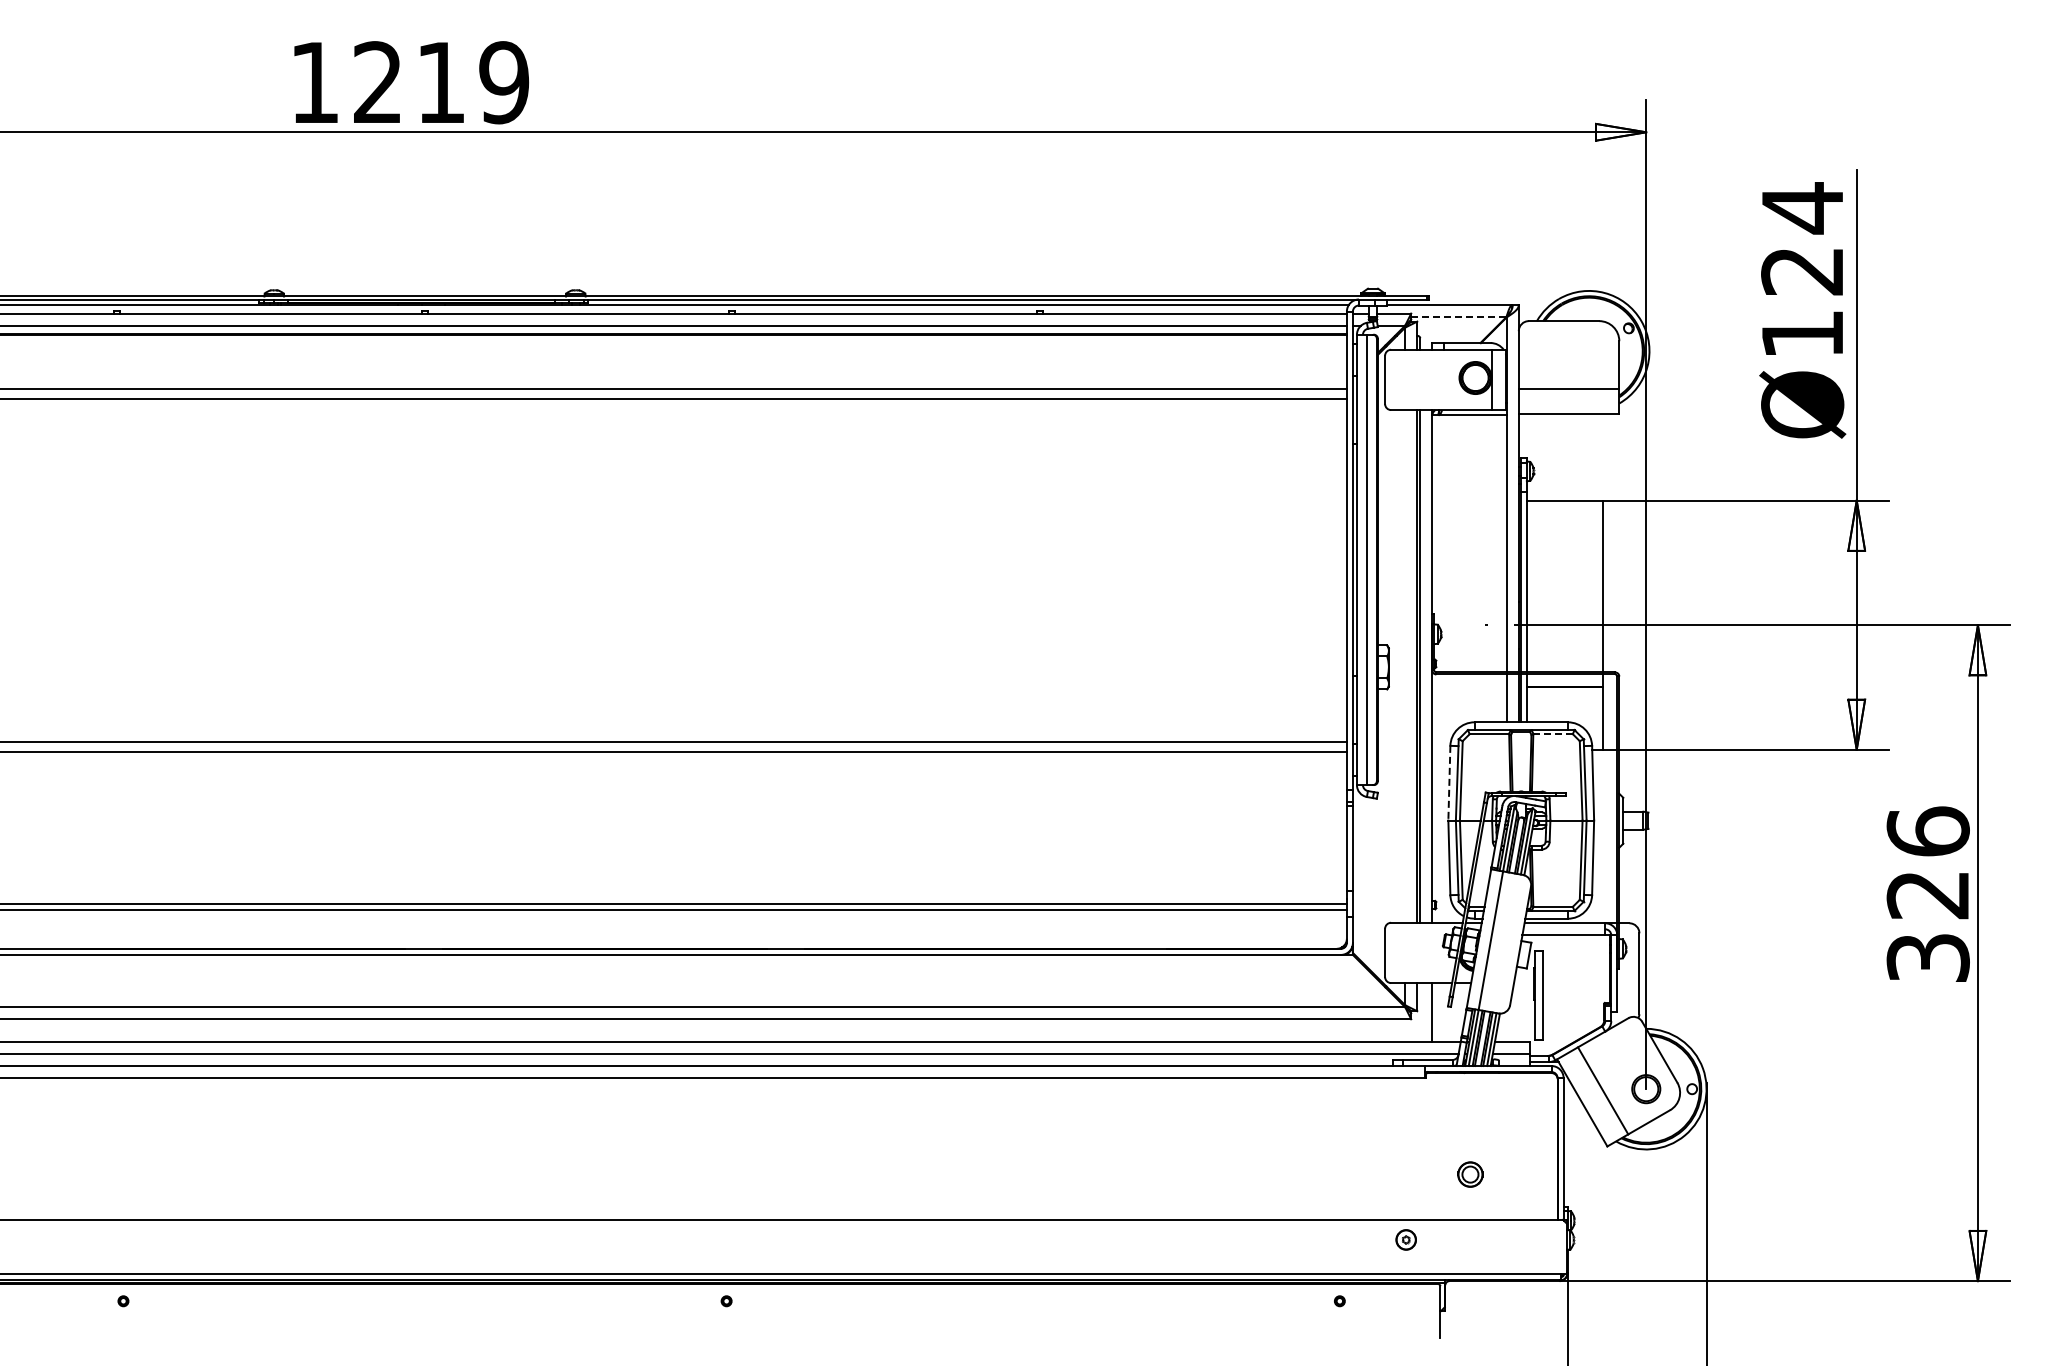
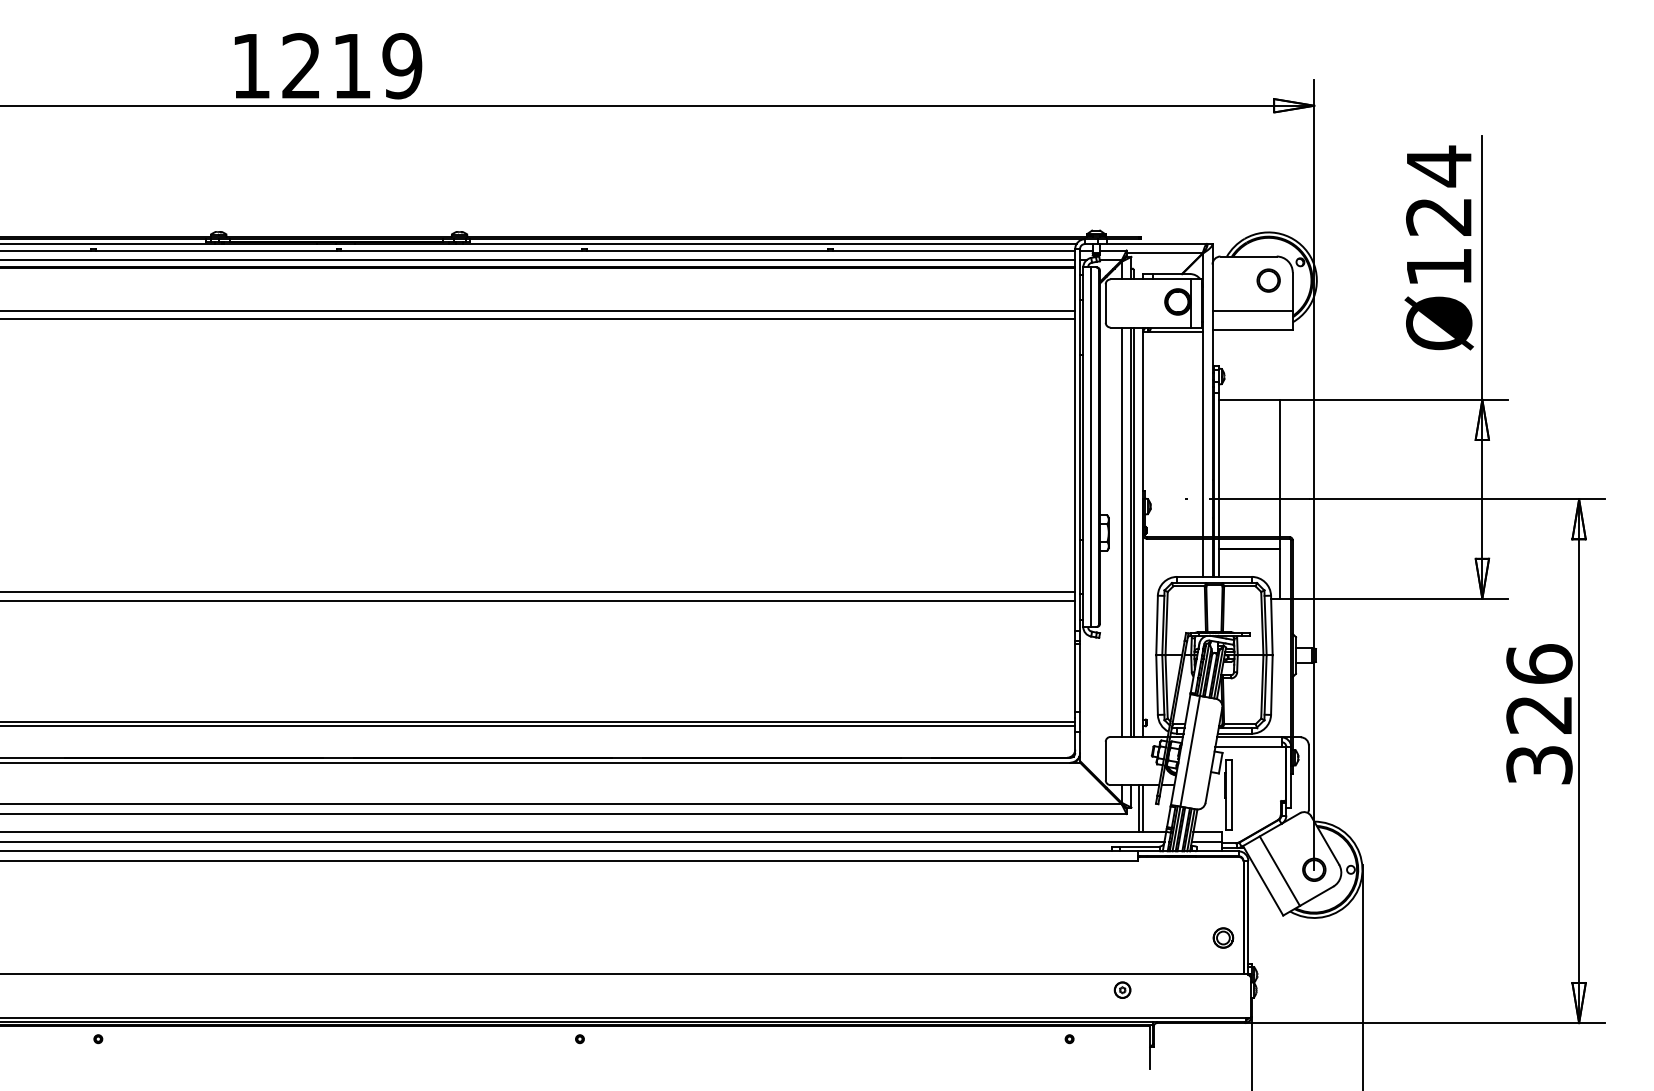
line: (1458, 317) -> (1164, 253), dashed -> solid
part: (1589, 351) -> (1268, 280), added
line: (1405, 666) -> (1122, 532), added
line: (1553, 734) -> (1240, 586), dashed -> solid
line: (1449, 783) -> (1157, 625), dashed -> solid
line: (1426, 1012) -> (1138, 808), added
part: (1470, 1174) -> (1223, 937), moved

